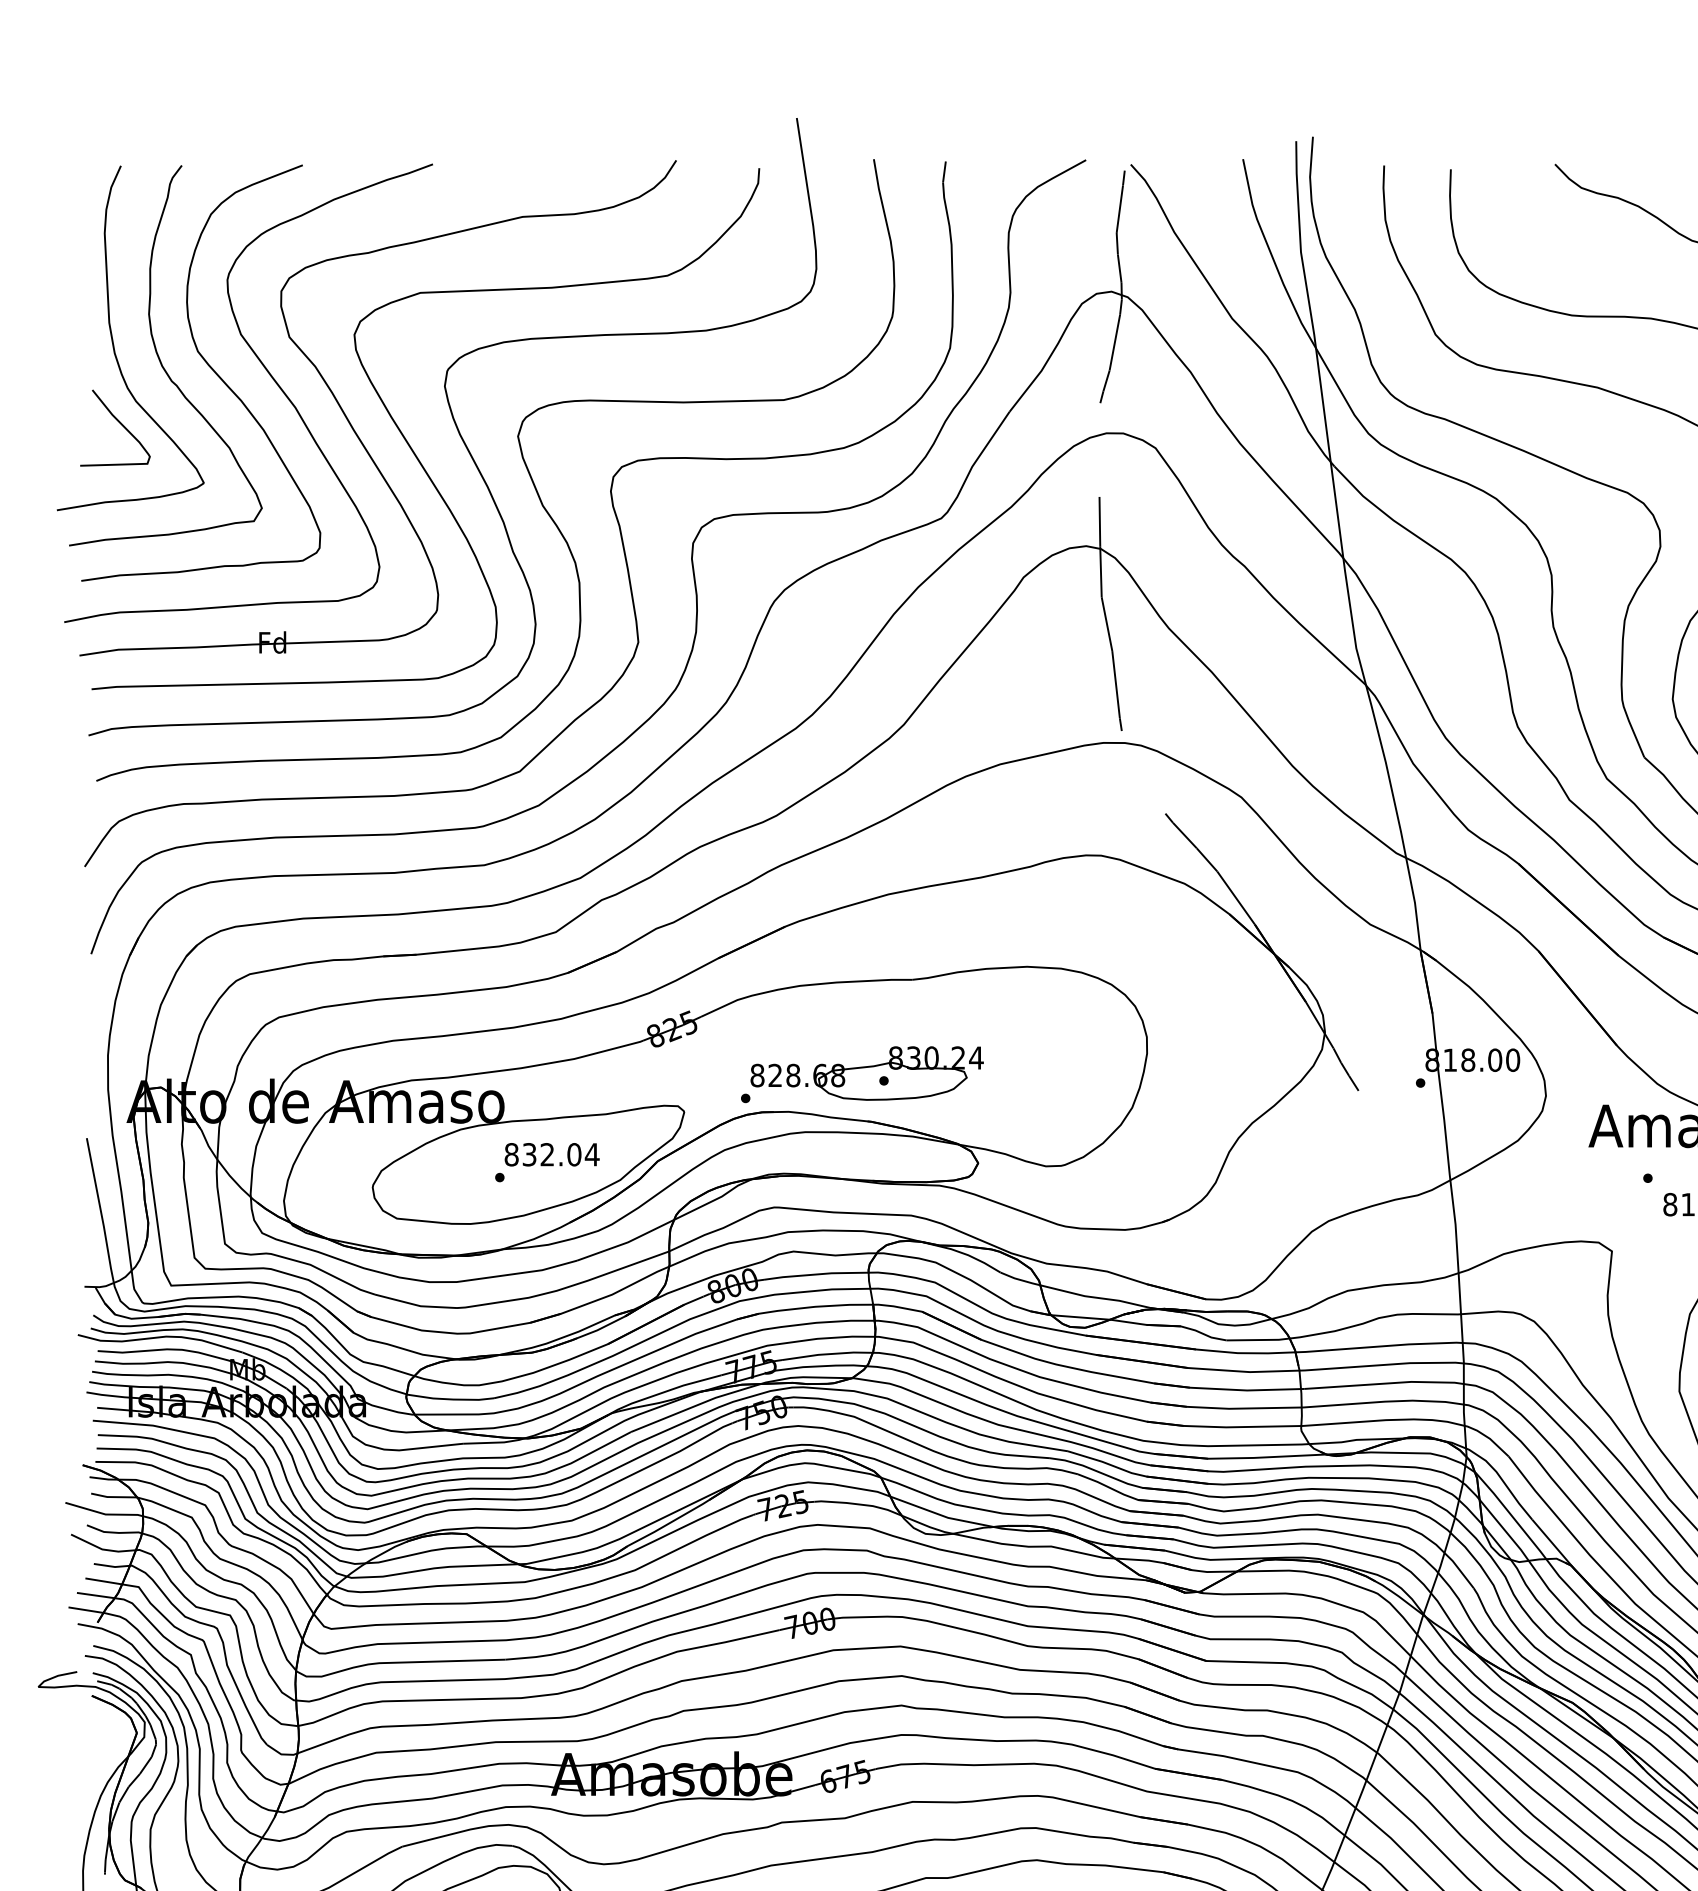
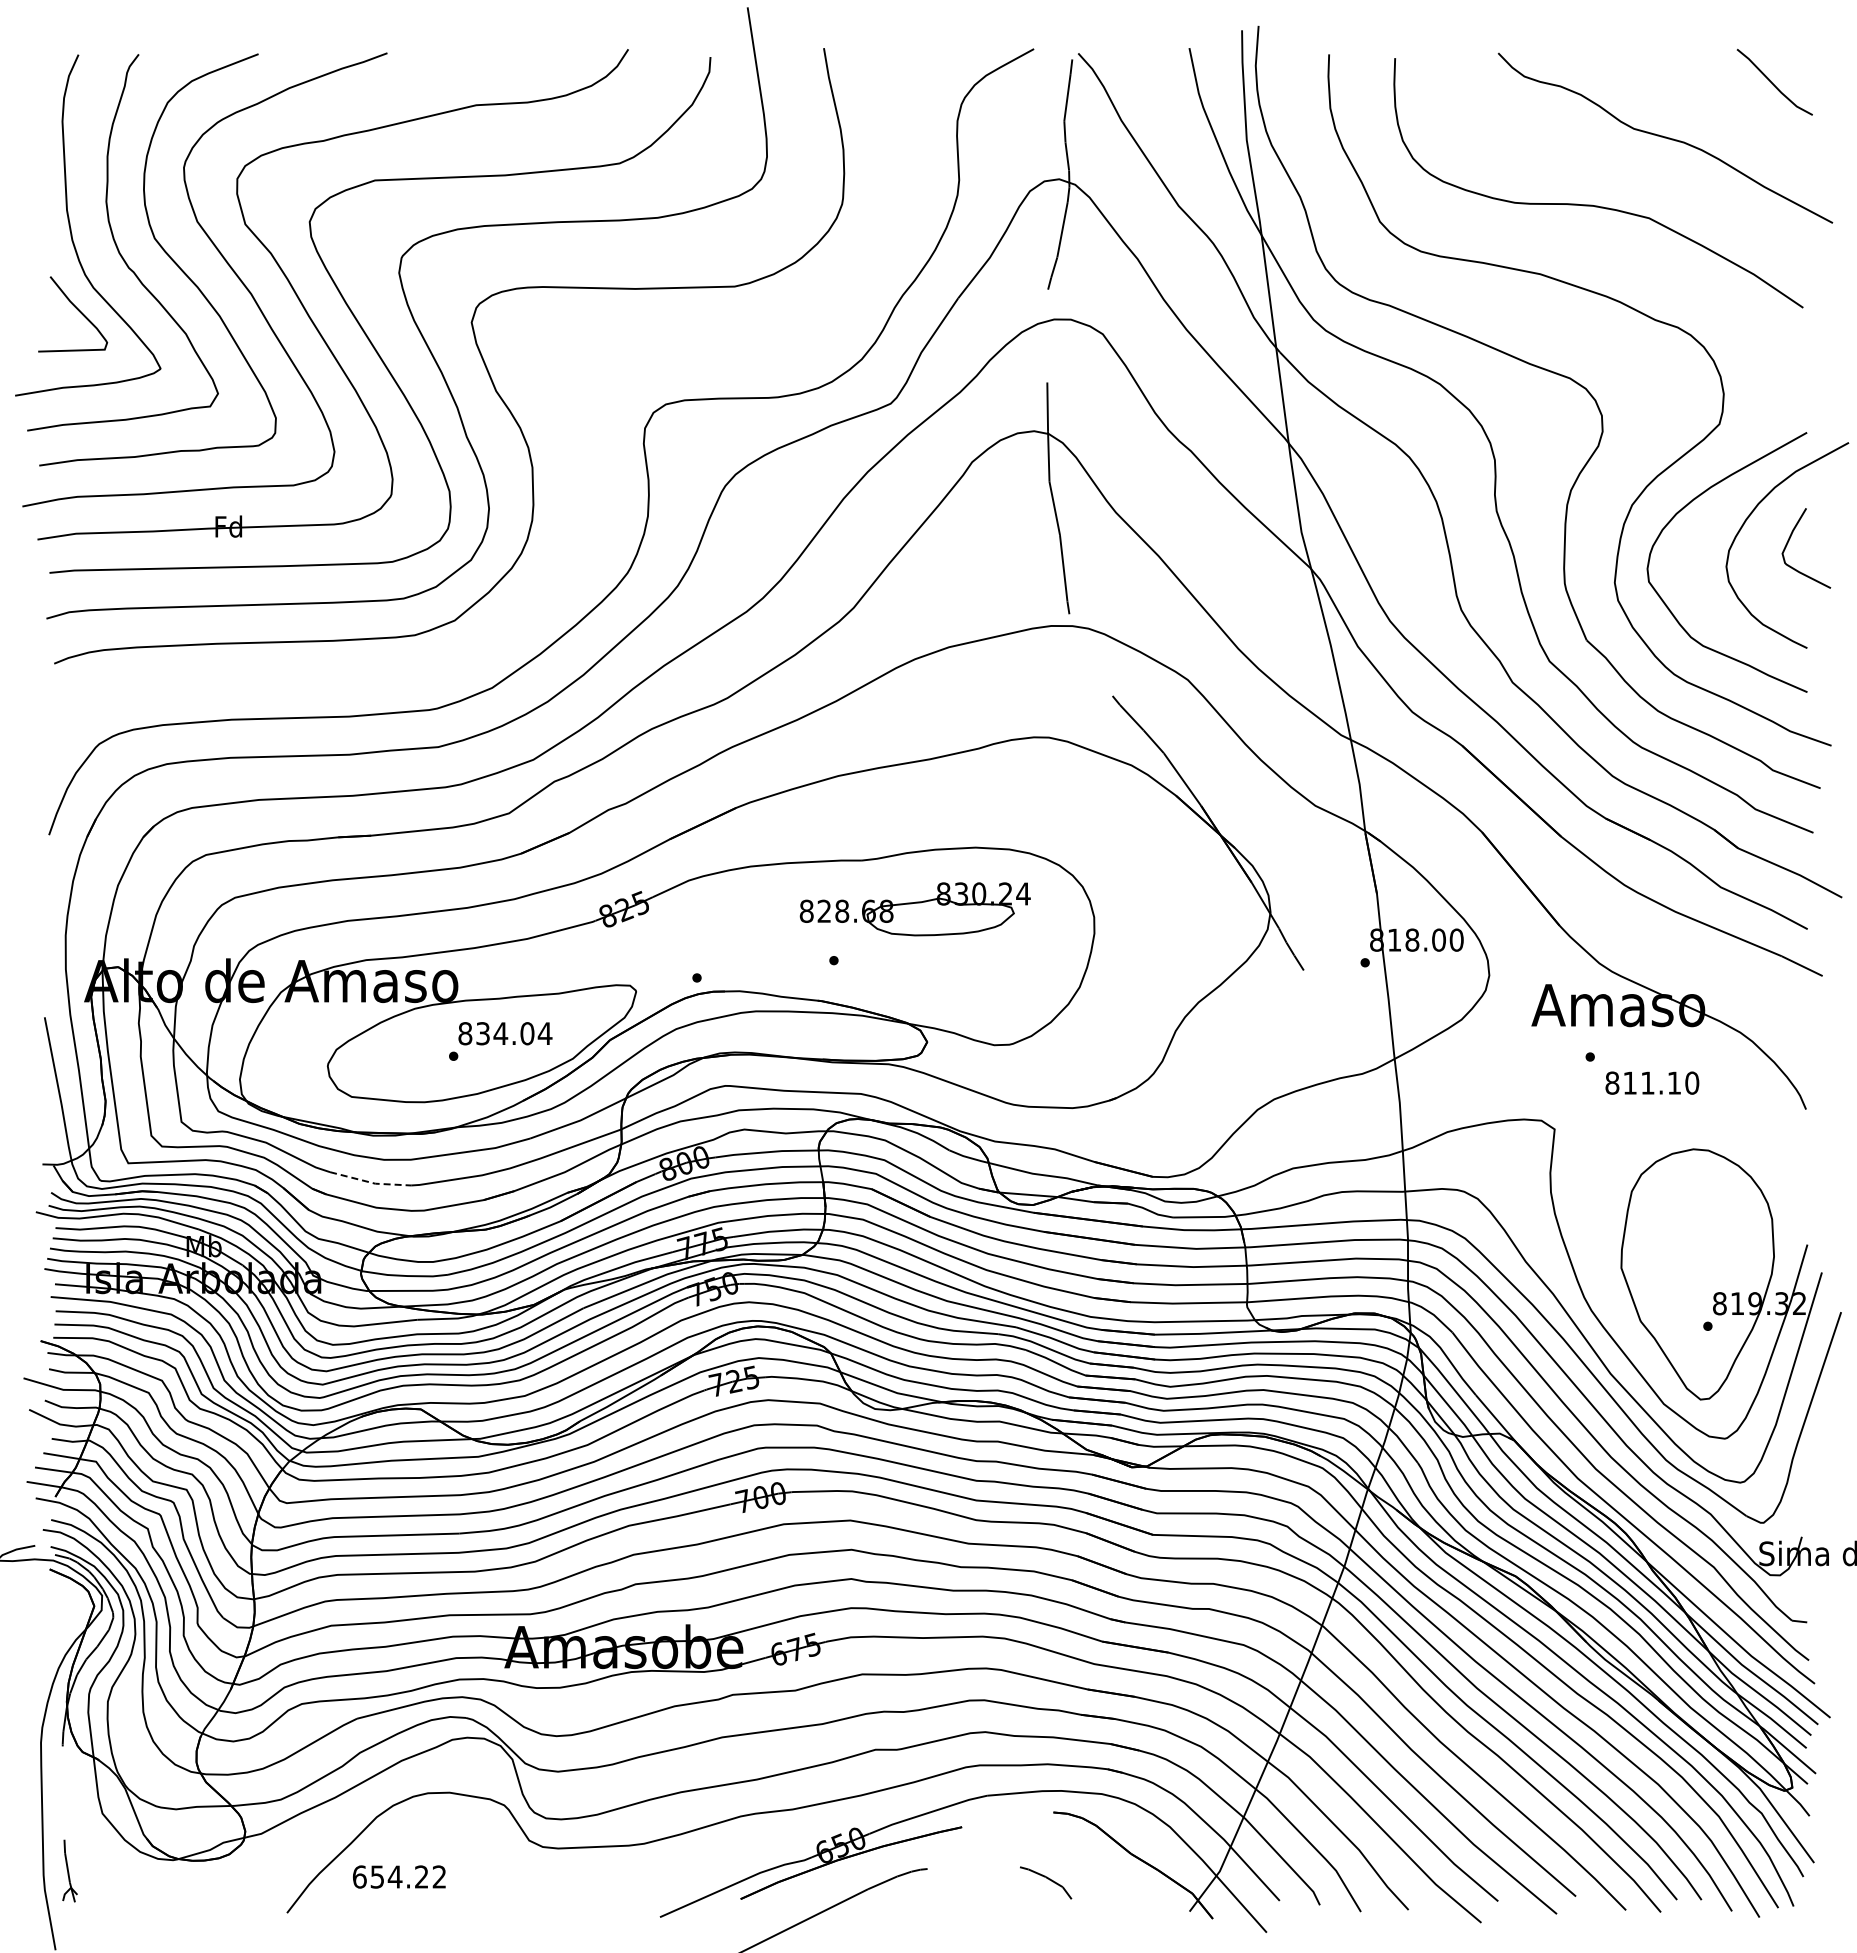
part: (610, 498) -> (563, 384), removed
part: (866, 1073) -> (914, 909), moved
text: (547, 1154) -> (500, 1033), 832.04 -> 834.04
line: (415, 1305) -> (370, 1182), solid -> dashed

